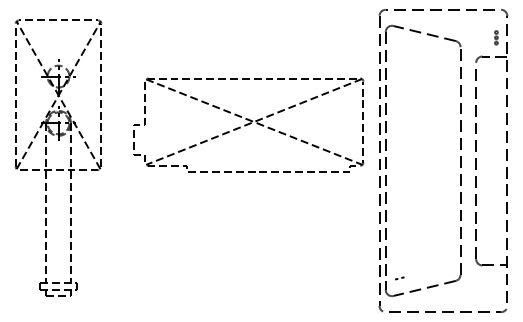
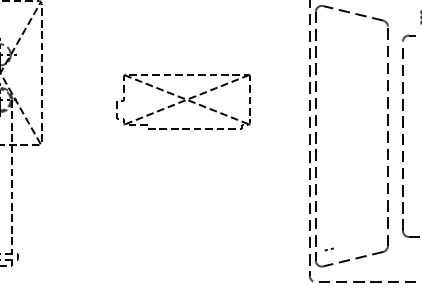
part: (248, 124) -> (183, 101), size x0.6

